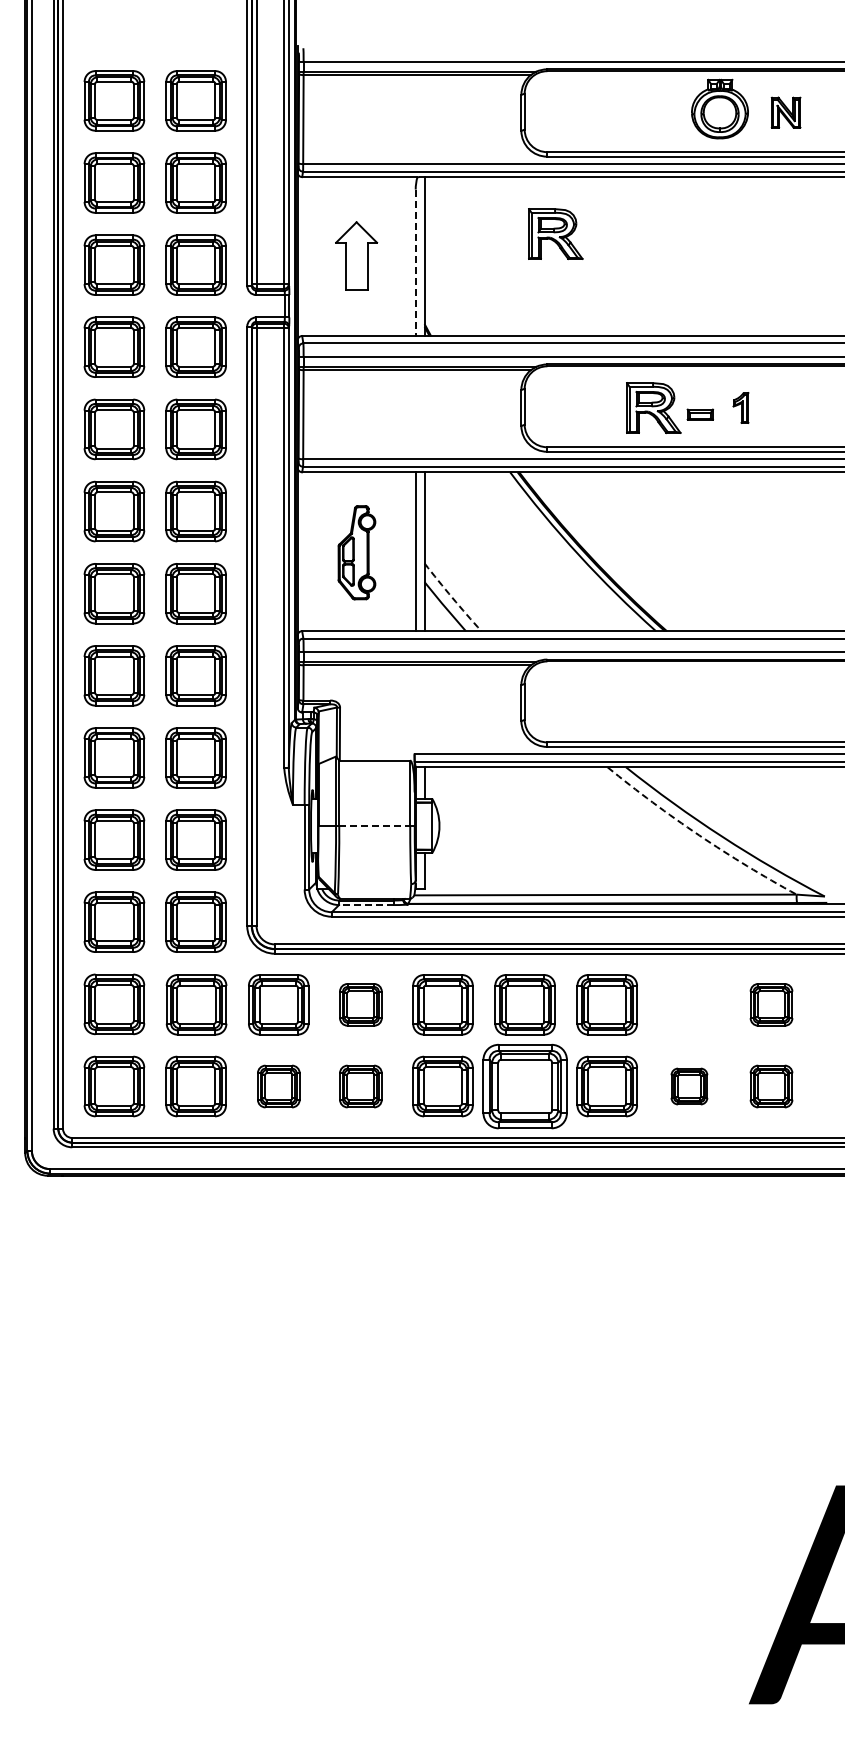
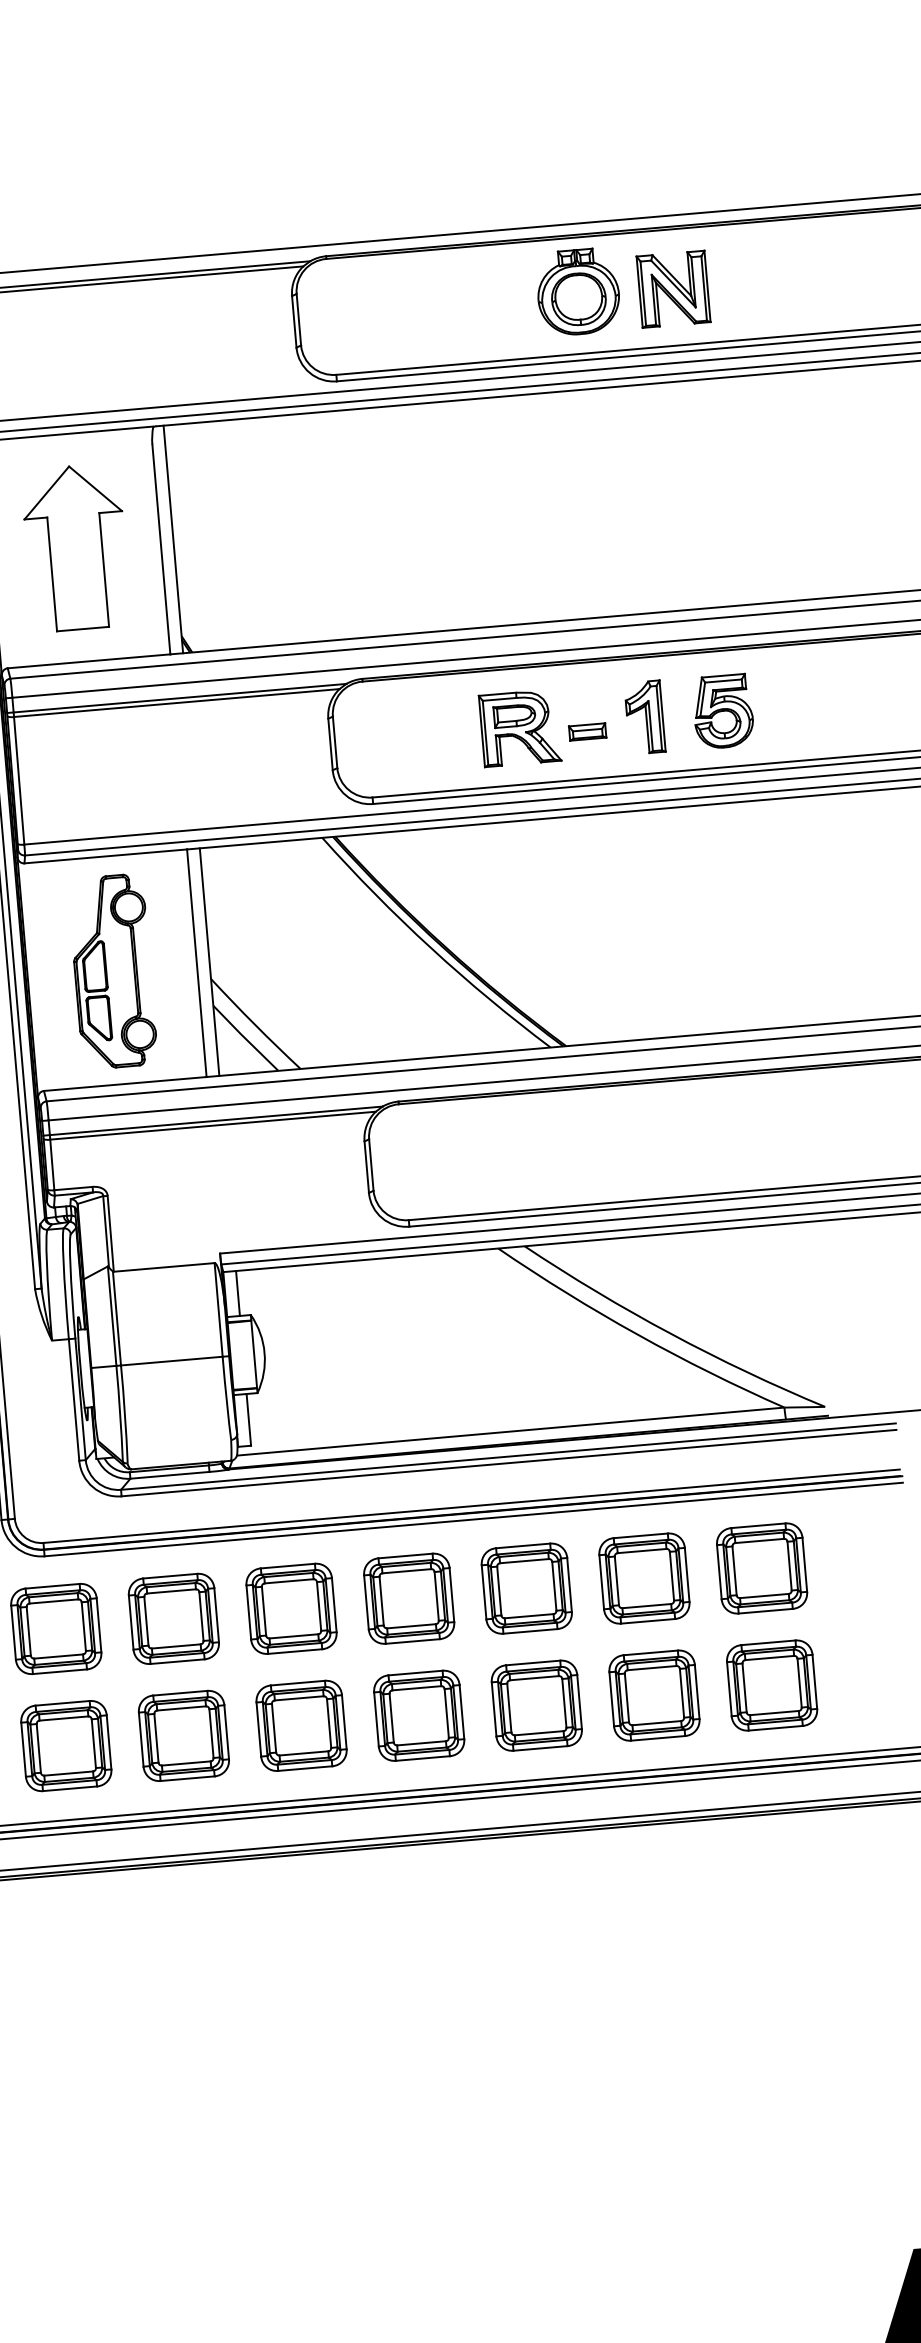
part: (785, 112) -> (672, 288), size x1.67
part: (555, 234) -> (358, 491), removed
part: (356, 255) -> (75, 546), size x1.67
line: (415, 263) -> (161, 550), dashed -> solid
part: (740, 407) -> (644, 716), size x1.67
part: (795, 408) -> (723, 711), added
part: (356, 552) -> (112, 971), size x1.43
arc: (452, 597) -> (255, 1024), dashed -> solid
line: (375, 826) -> (172, 1361), dashed -> solid
arc: (699, 835) -> (638, 1334), dashed -> solid
line: (366, 905) -> (169, 1475), dashed -> solid
part: (360, 1004) -> (173, 1618), size x1.43
part: (689, 1004) -> (644, 1578), added
part: (771, 1004) -> (761, 1568), size x1.43
part: (278, 1086) -> (66, 1746), size x1.43
part: (360, 1086) -> (183, 1735), size x1.43
part: (524, 1086) -> (418, 1715), size x0.71
part: (689, 1086) -> (654, 1695), size x1.67
part: (771, 1086) -> (772, 1685), size x1.43

